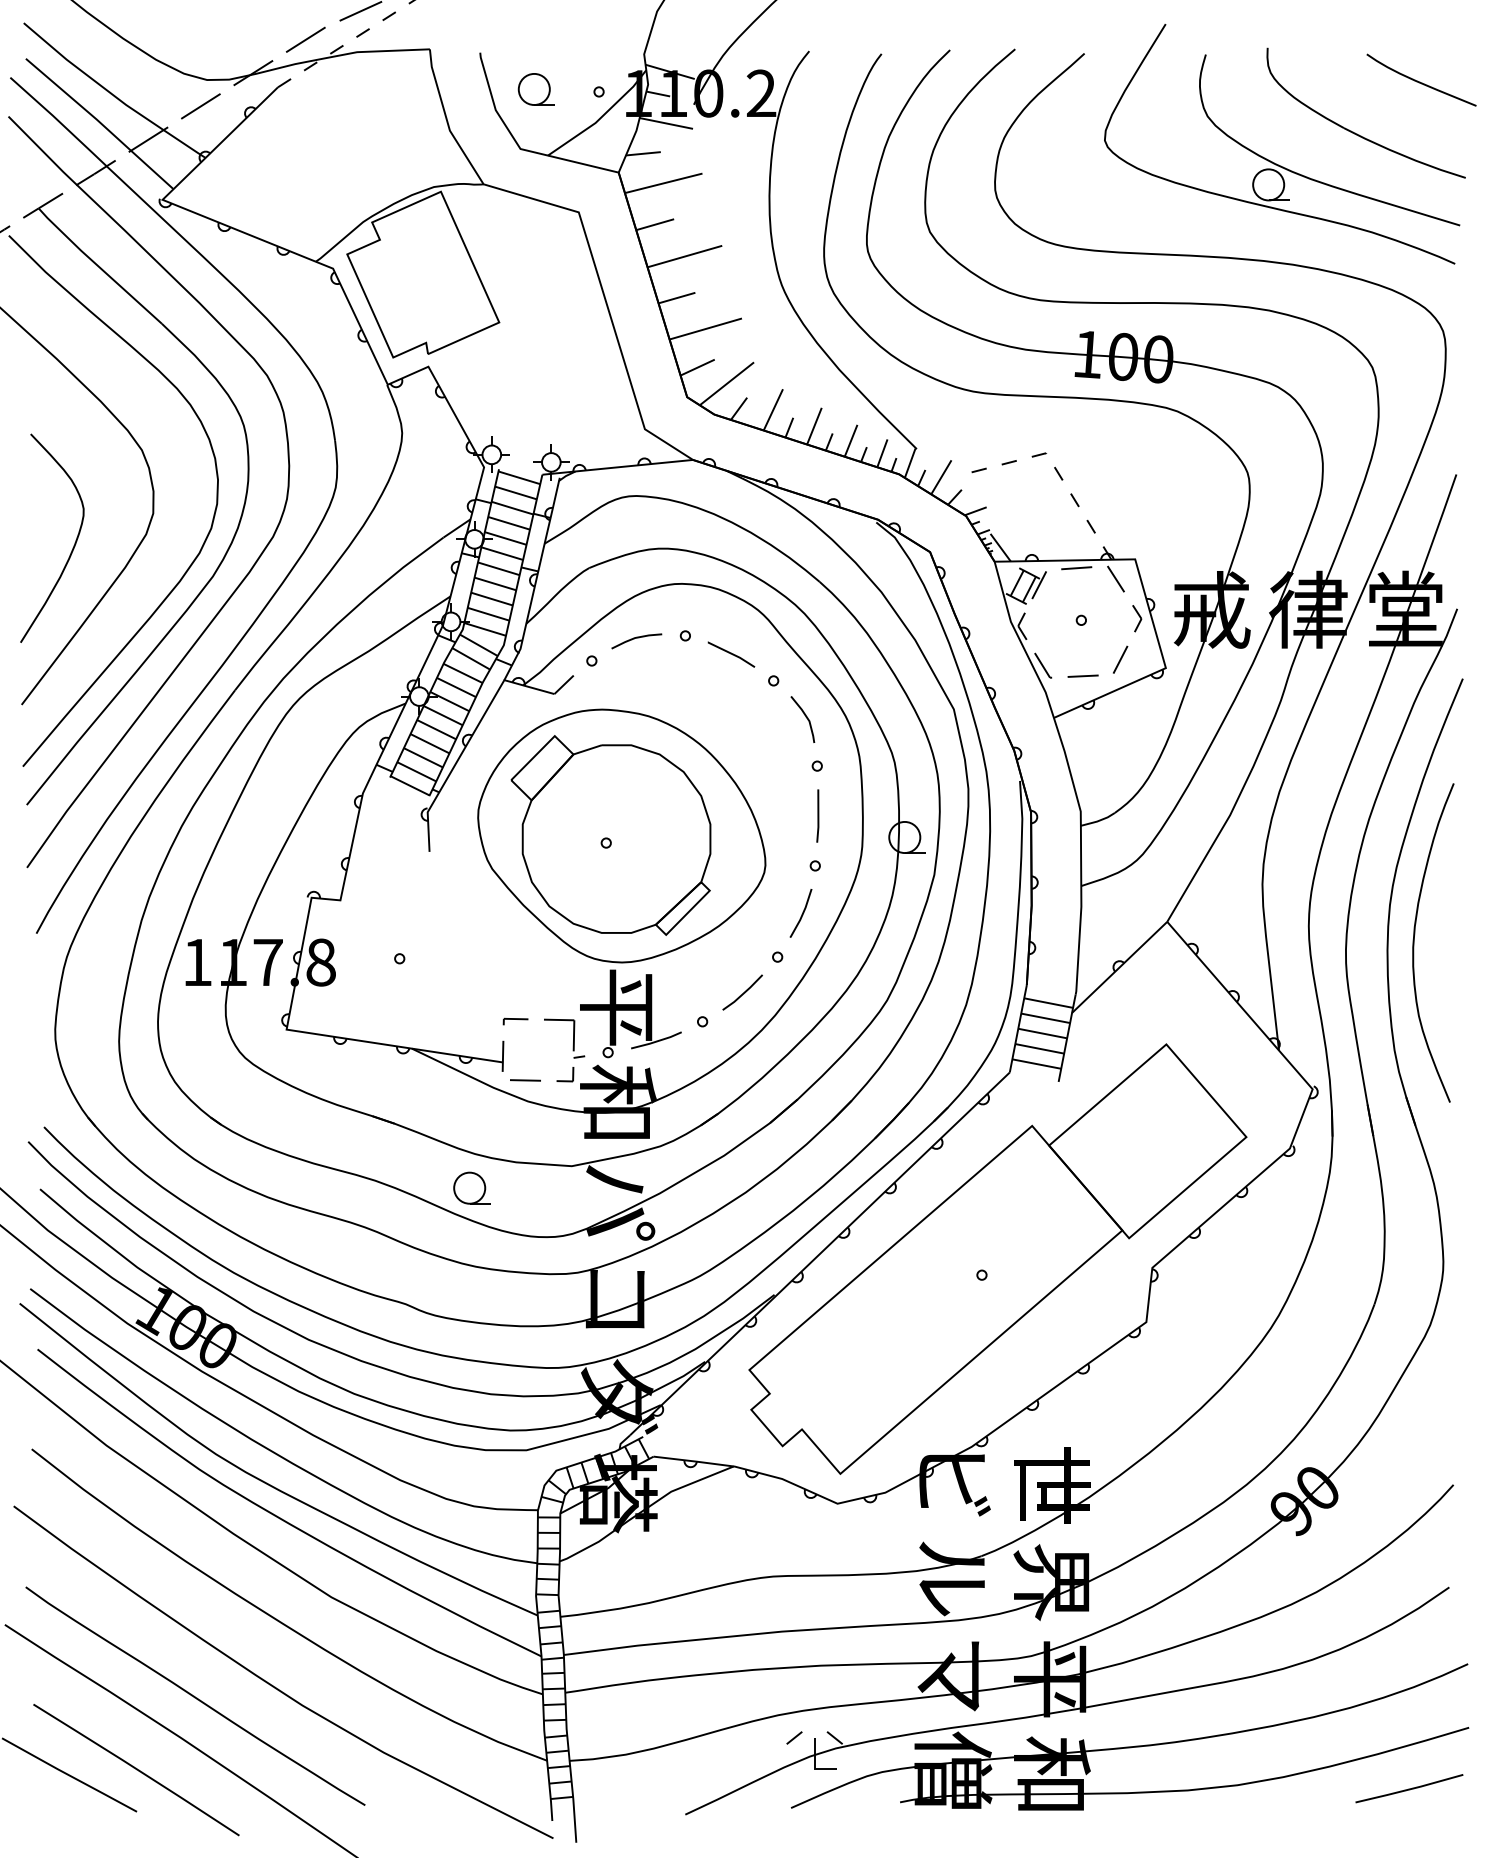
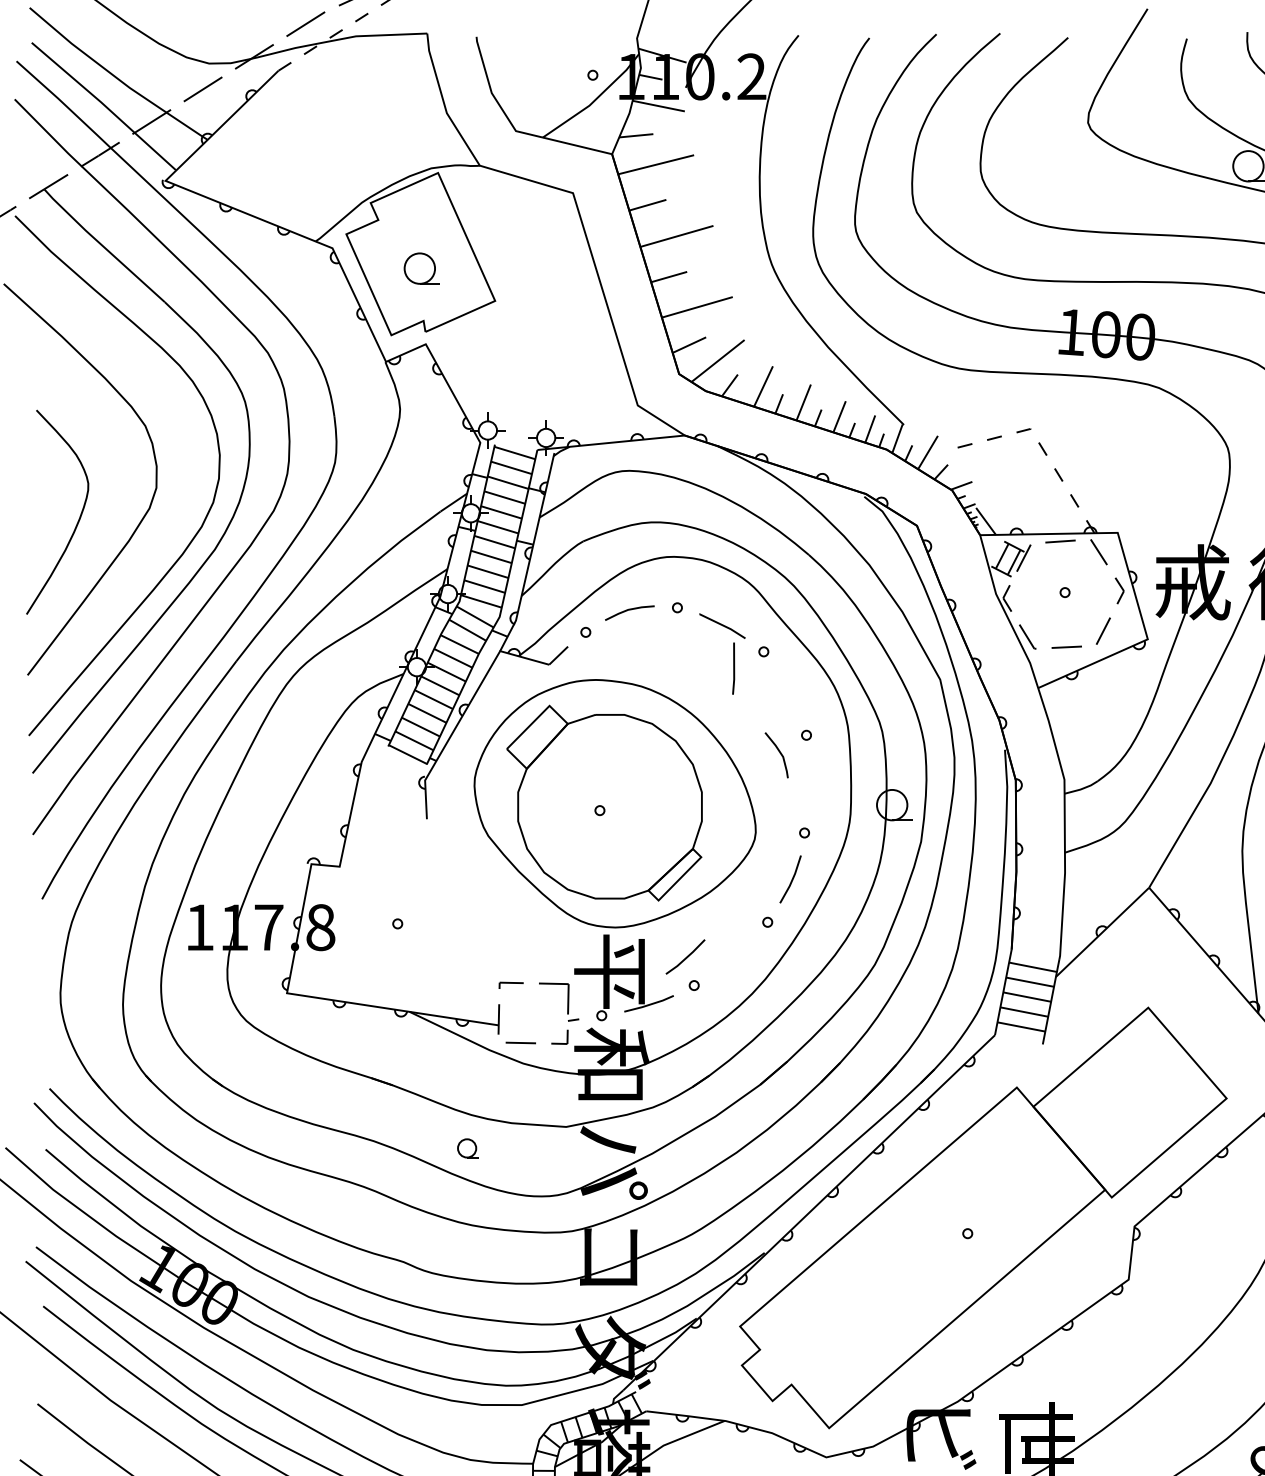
part: (535, 89) -> (421, 268), moved
line: (805, 717) -> (779, 753), moved
line: (817, 815) -> (733, 668), moved
line: (743, 992) -> (686, 956), moved
part: (471, 1187) -> (467, 1147), size x0.6

